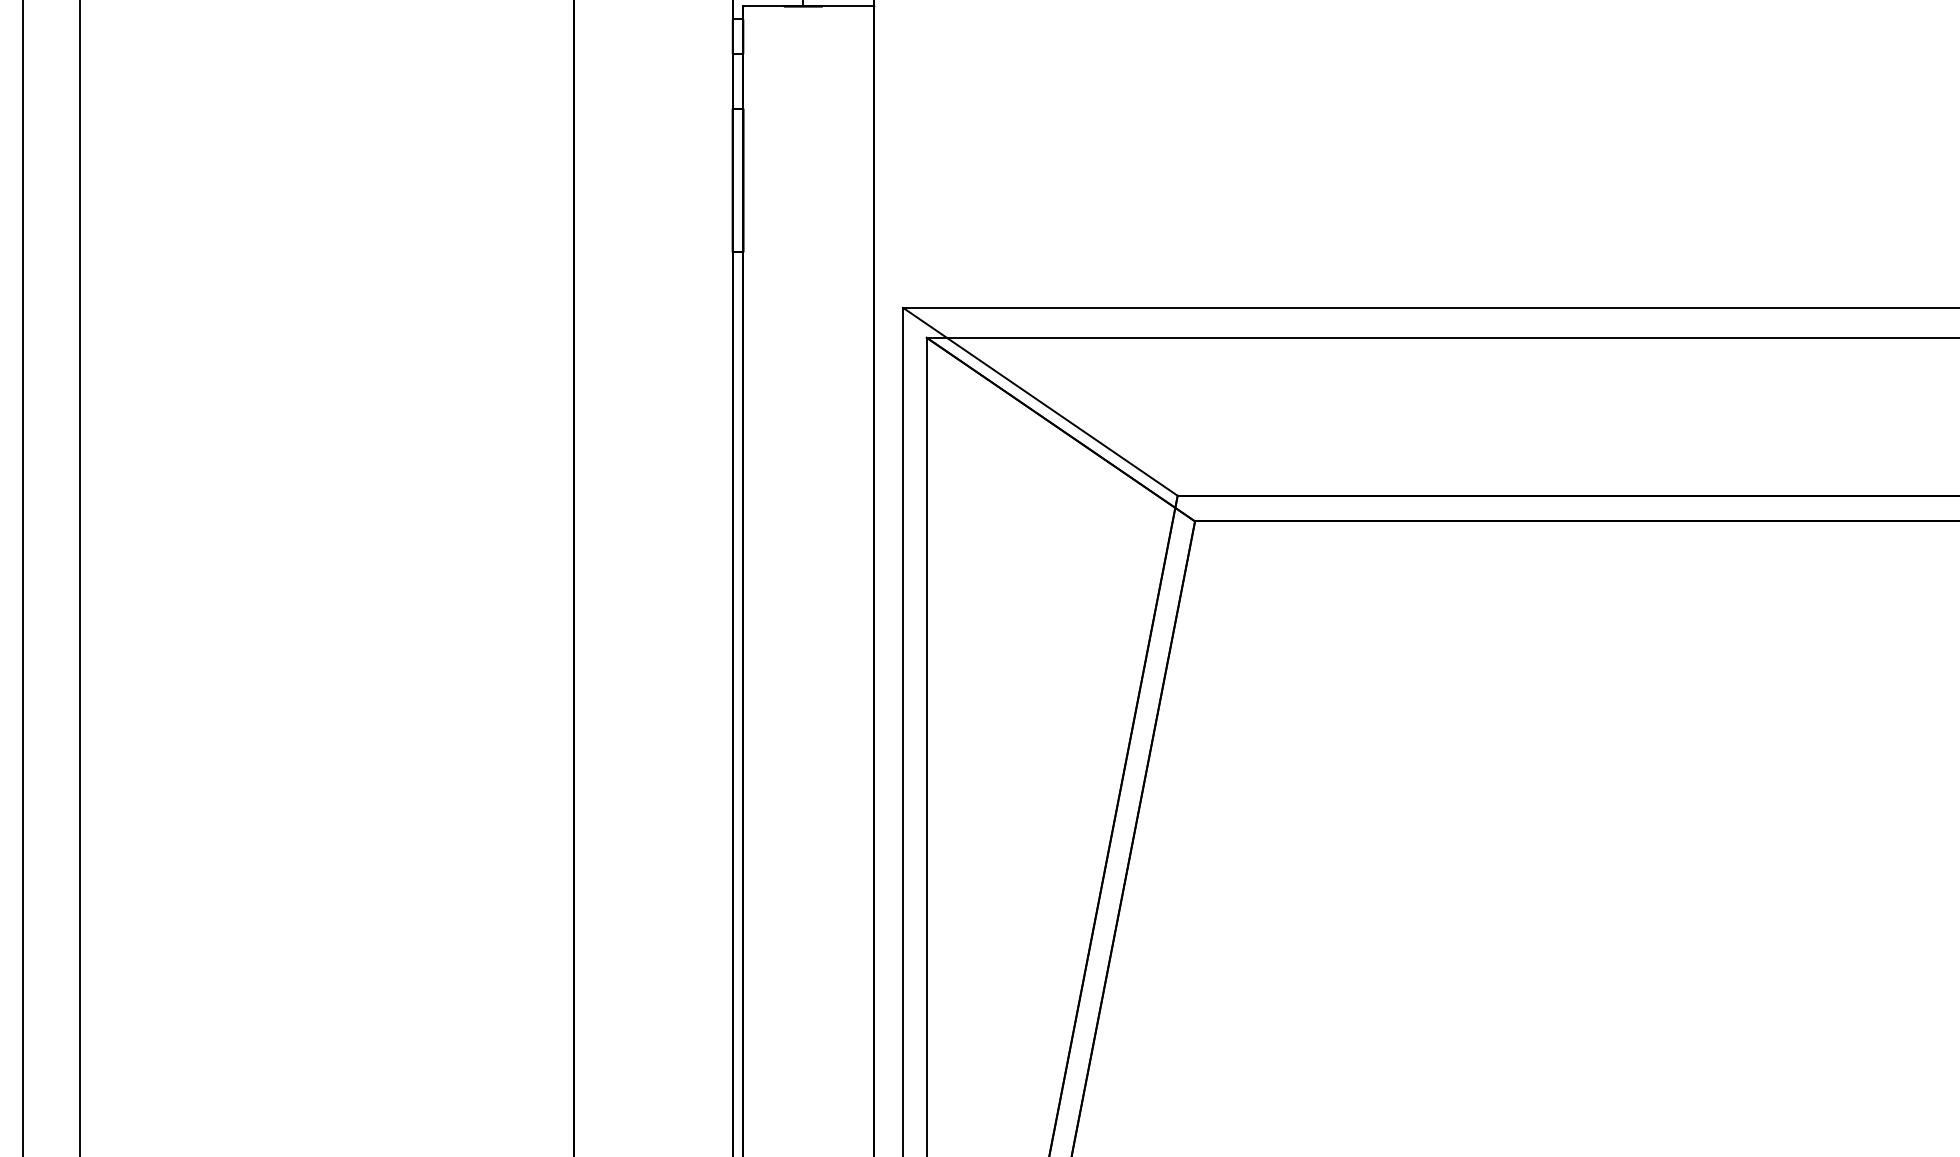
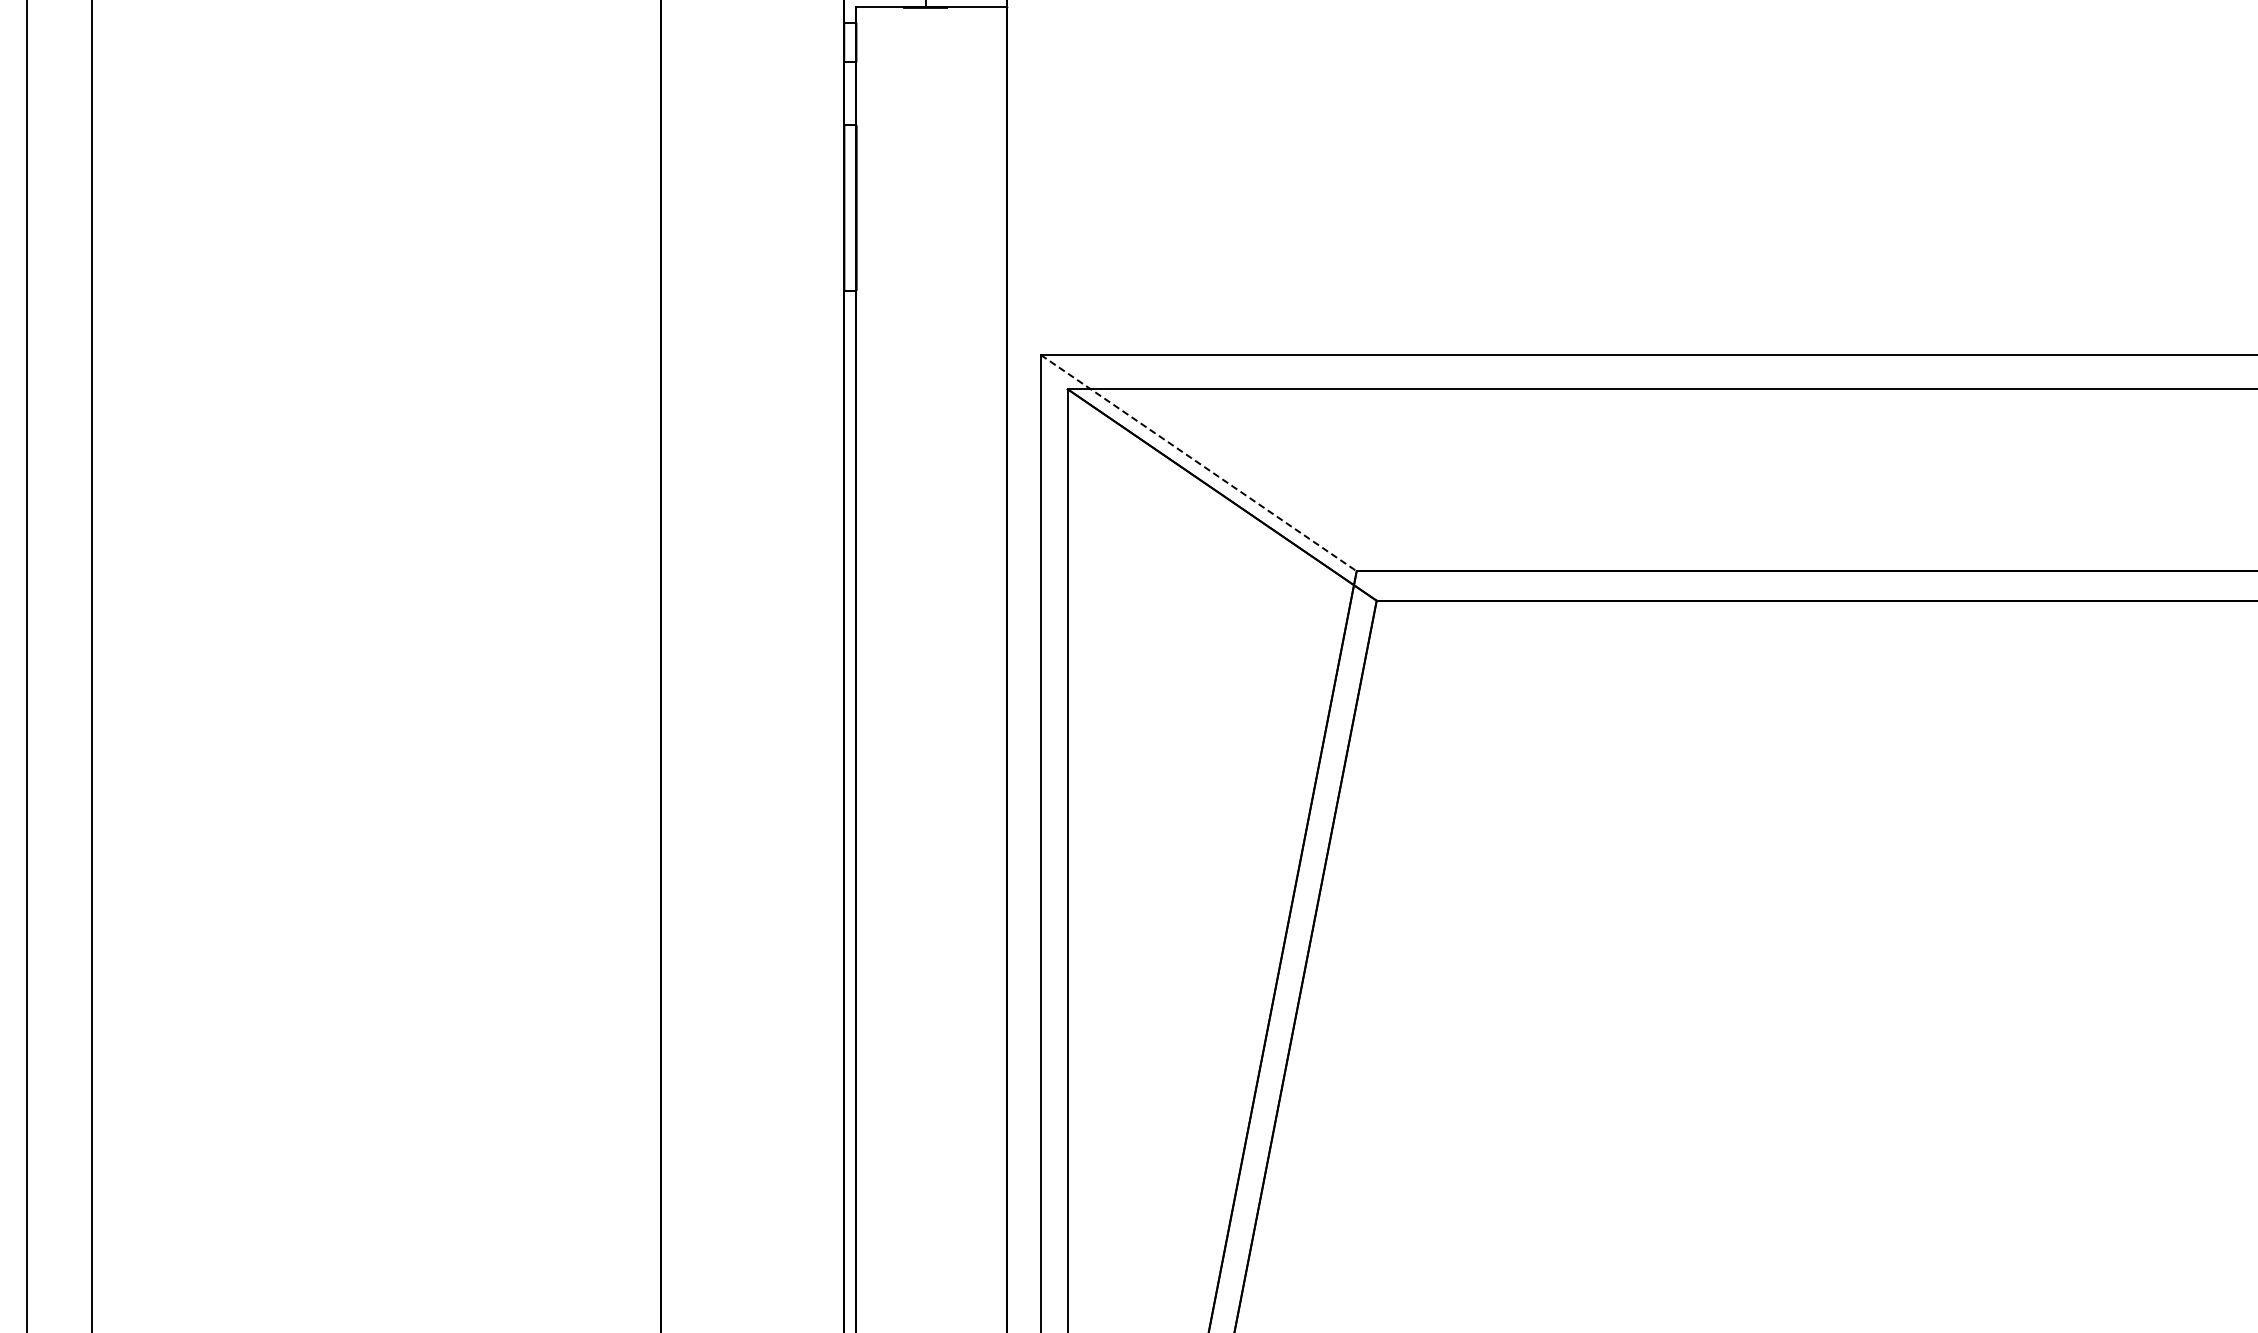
line: (1041, 402) -> (1199, 463), solid -> dashed

